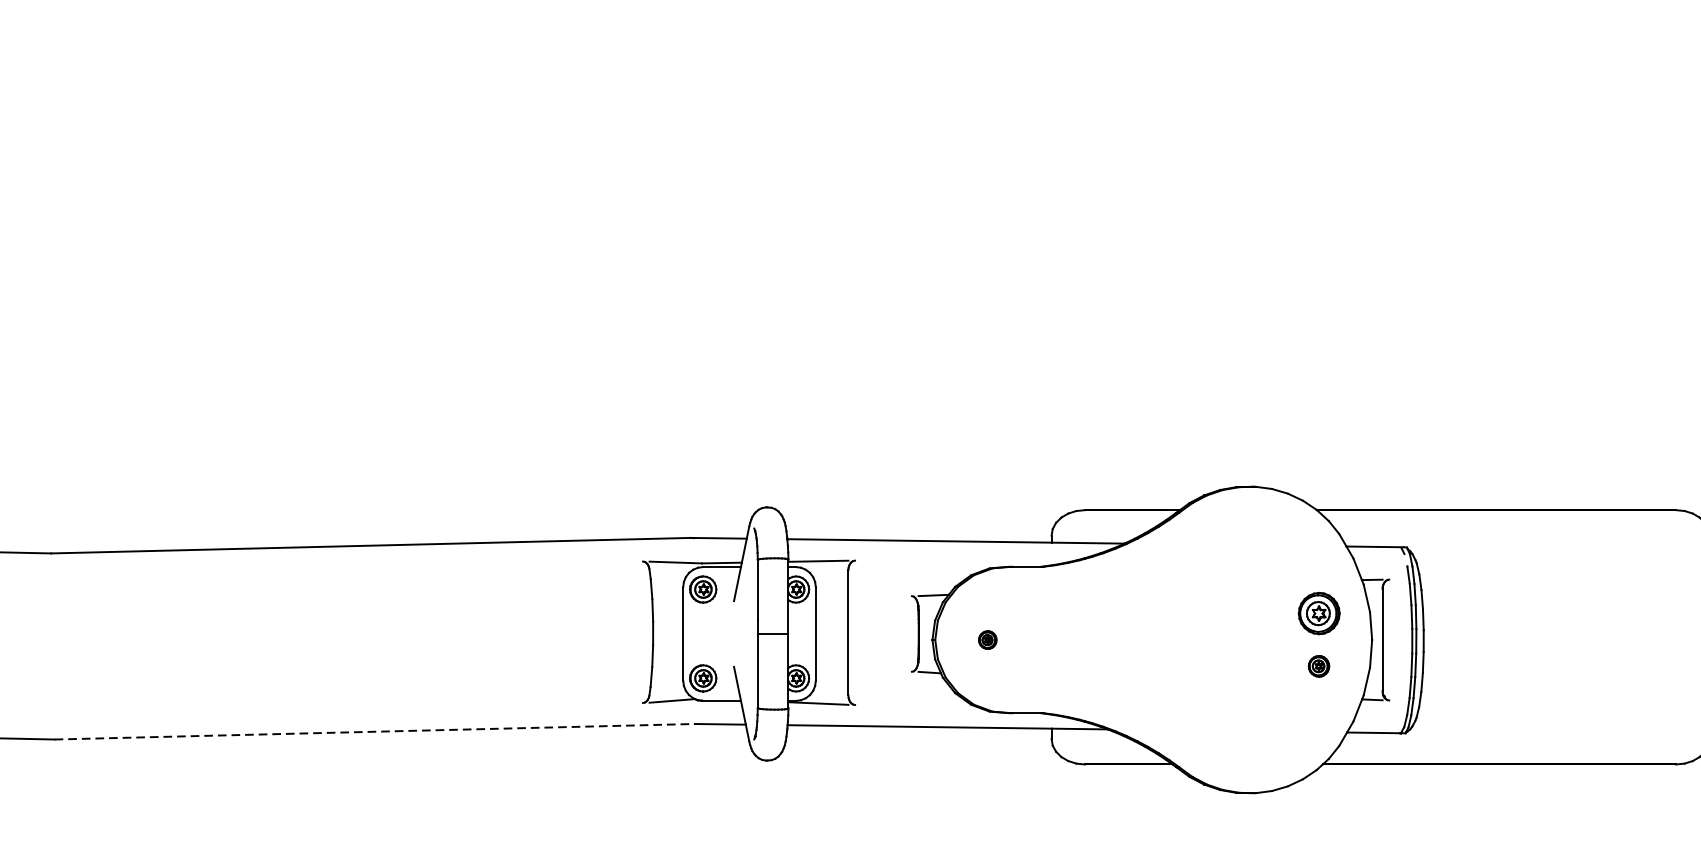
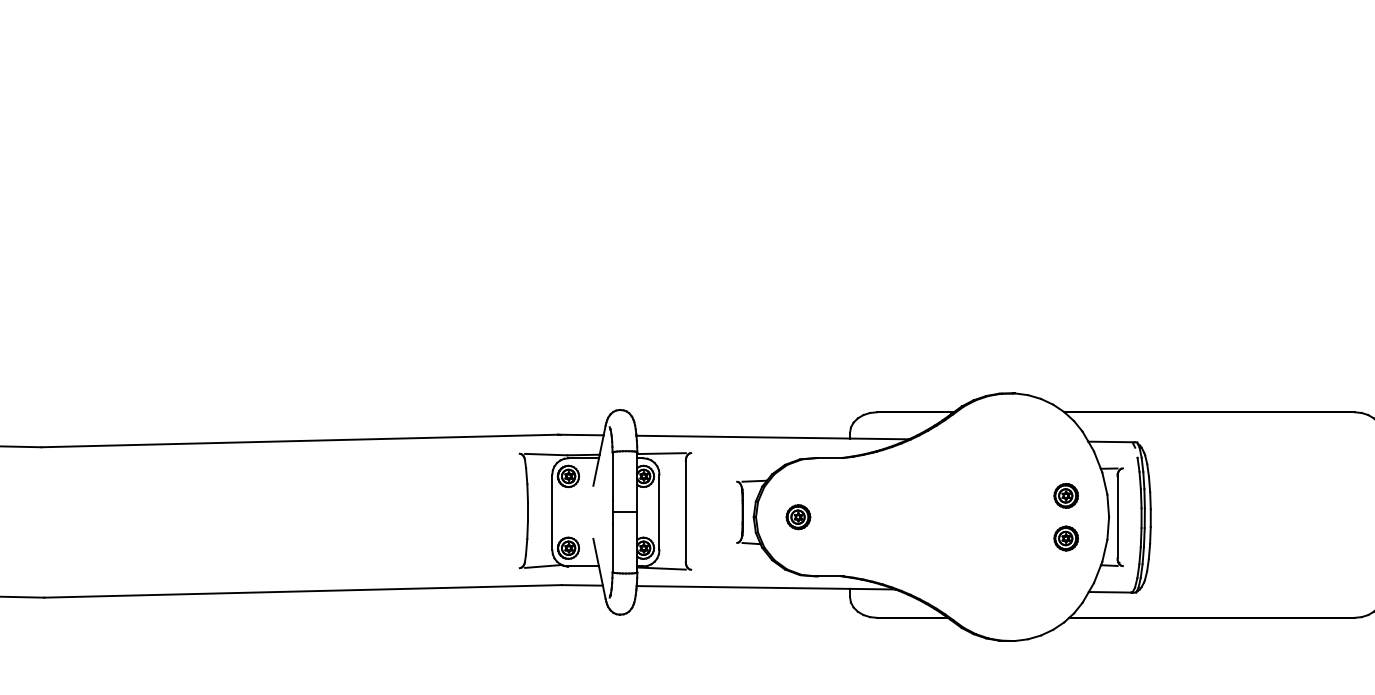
part: (1318, 613) -> (1065, 495), size x0.71
part: (987, 640) -> (798, 517), size x1.67
part: (1318, 666) -> (1065, 538), size x1.43
line: (374, 731) -> (302, 591), dashed -> solid

